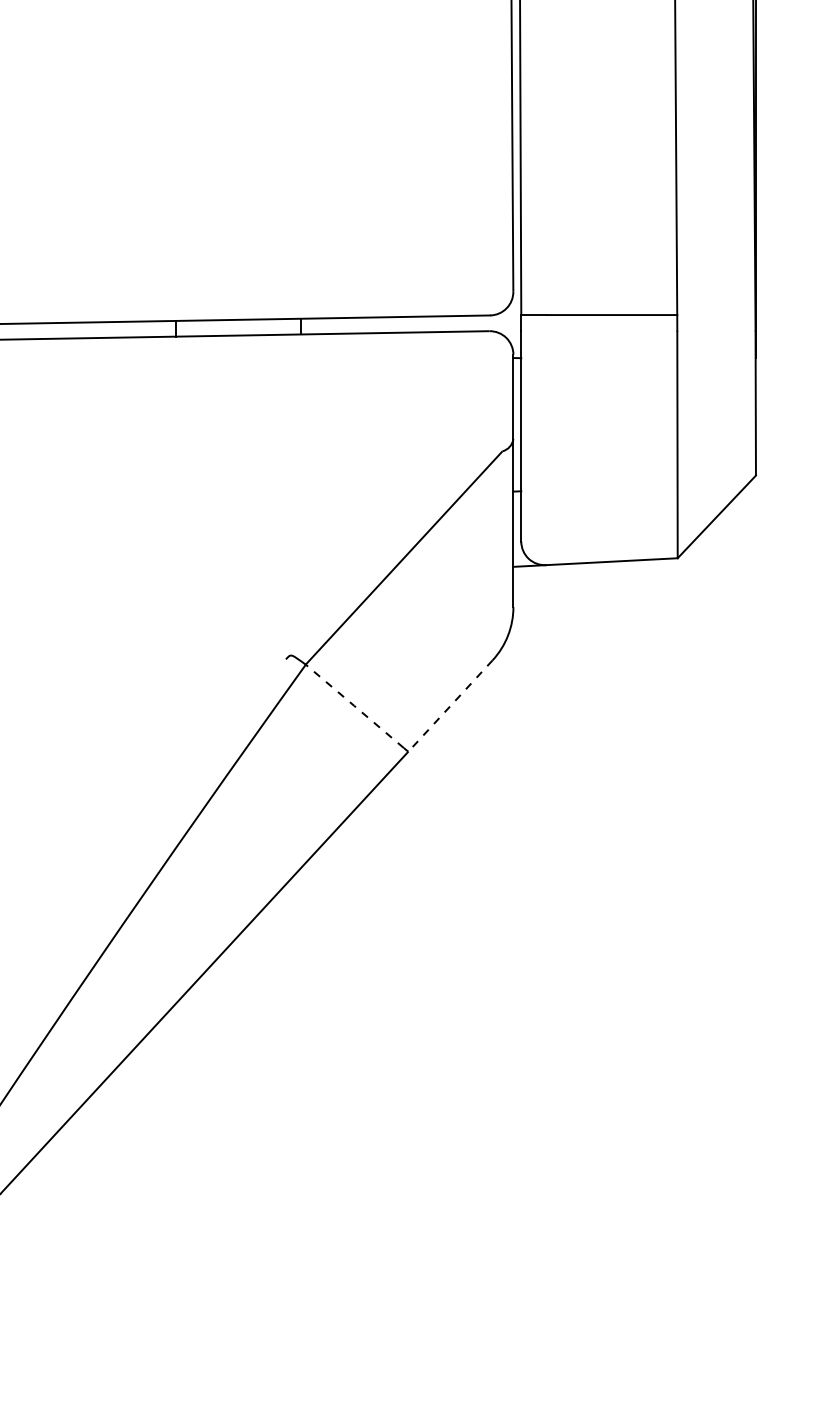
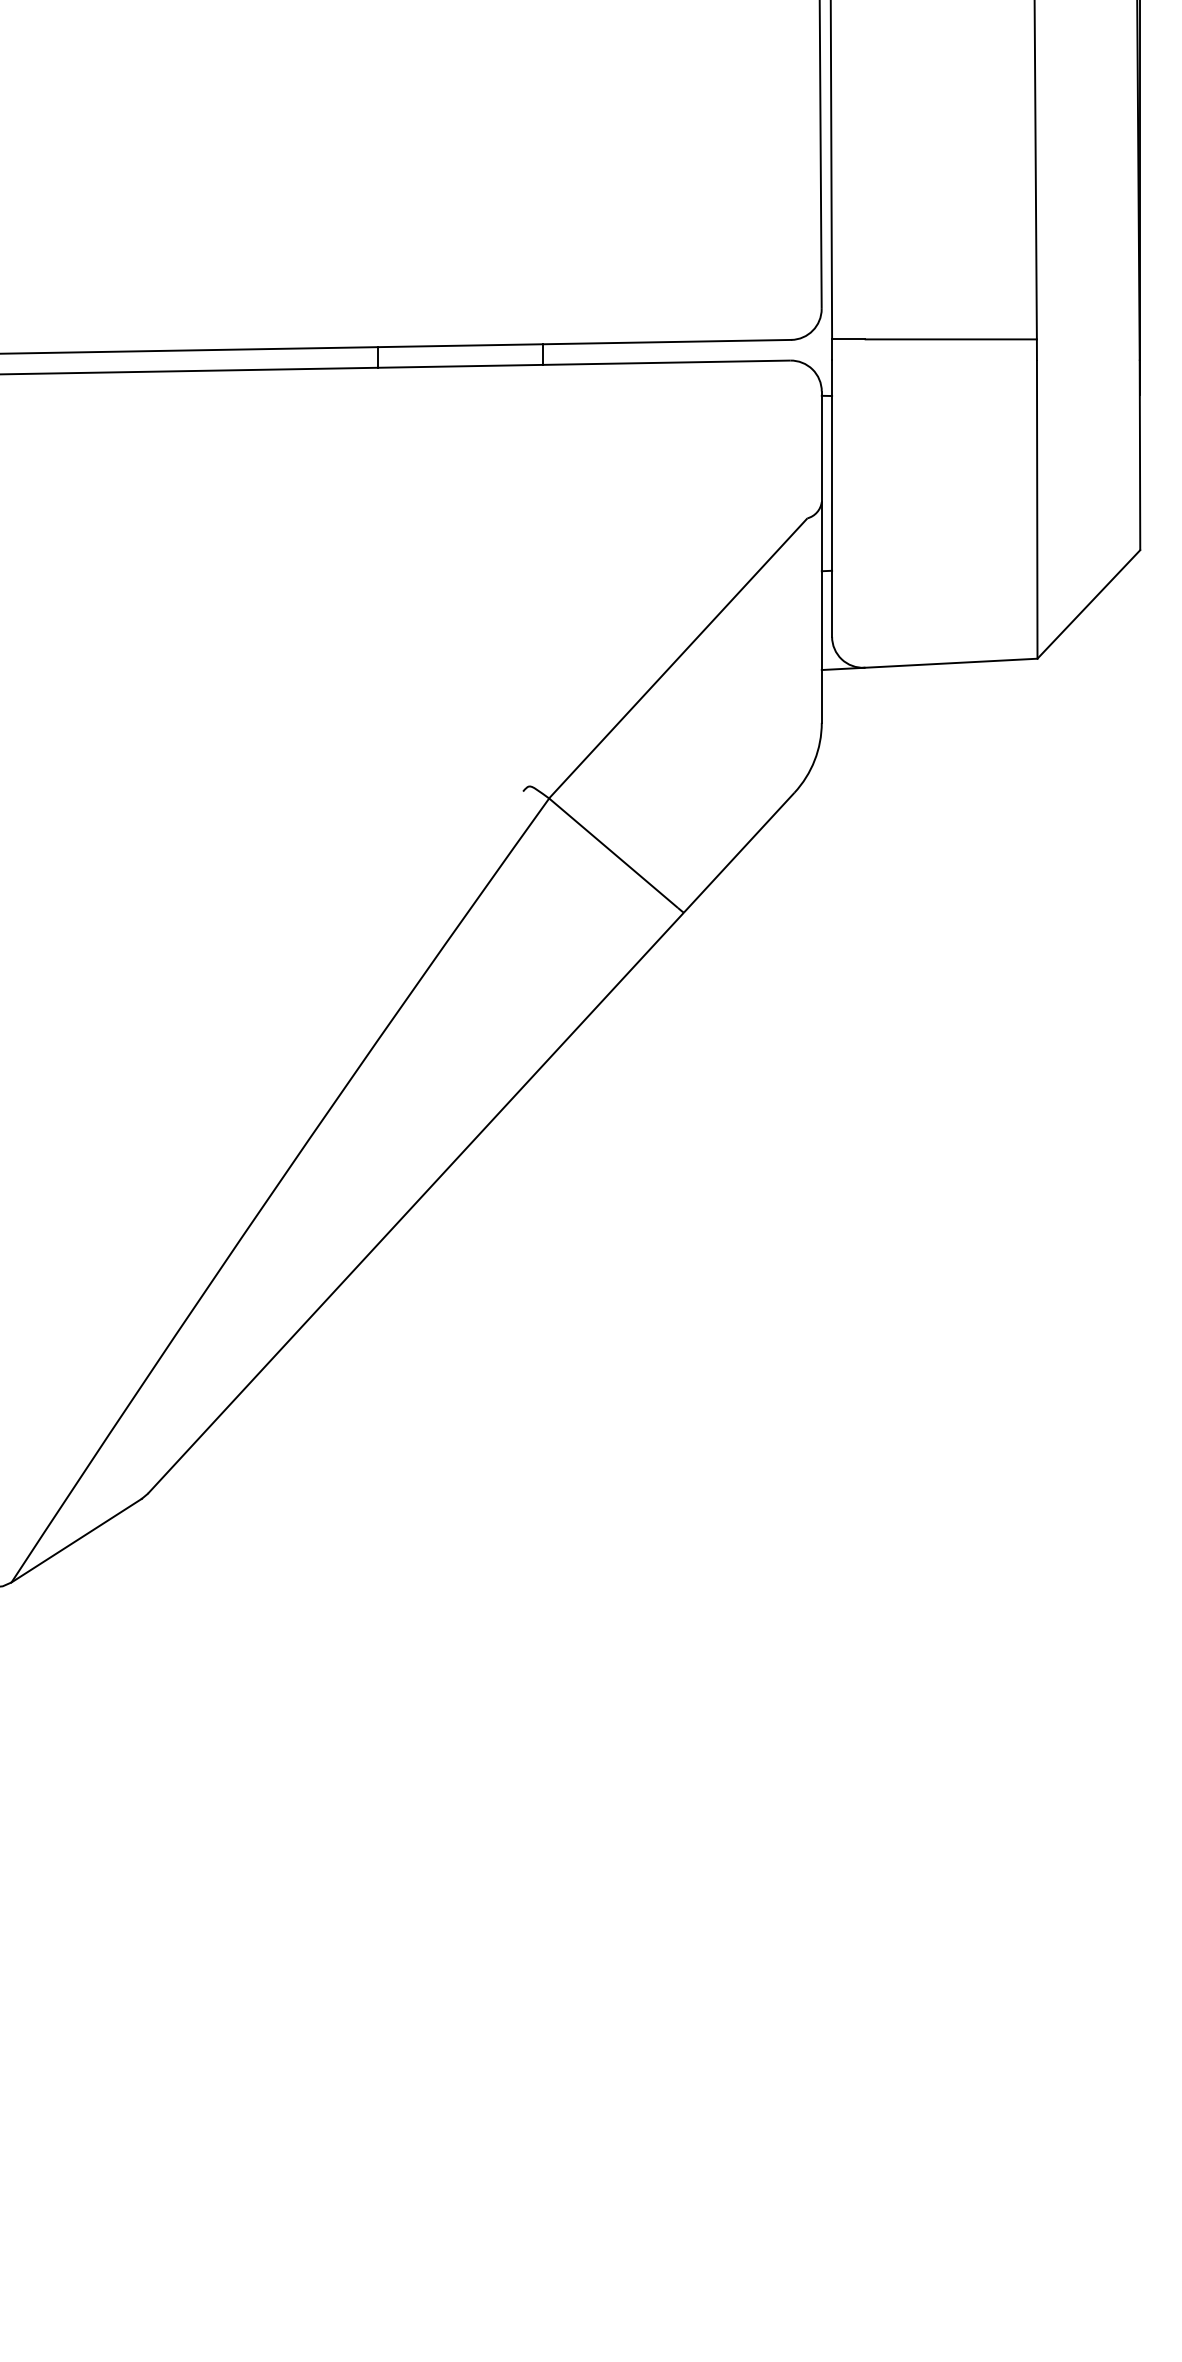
line: (354, 705) -> (612, 852), dashed -> solid
line: (450, 705) -> (739, 852), dashed -> solid

